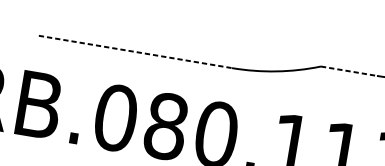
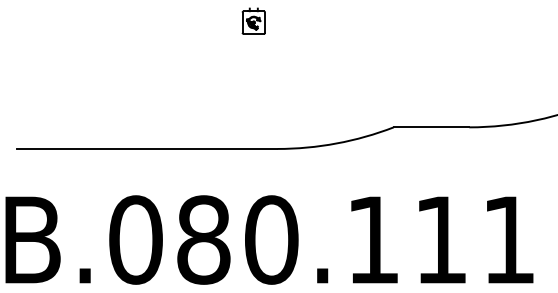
line: (135, 51) -> (147, 148), dashed -> solid
line: (348, 71) -> (431, 127), dashed -> solid

